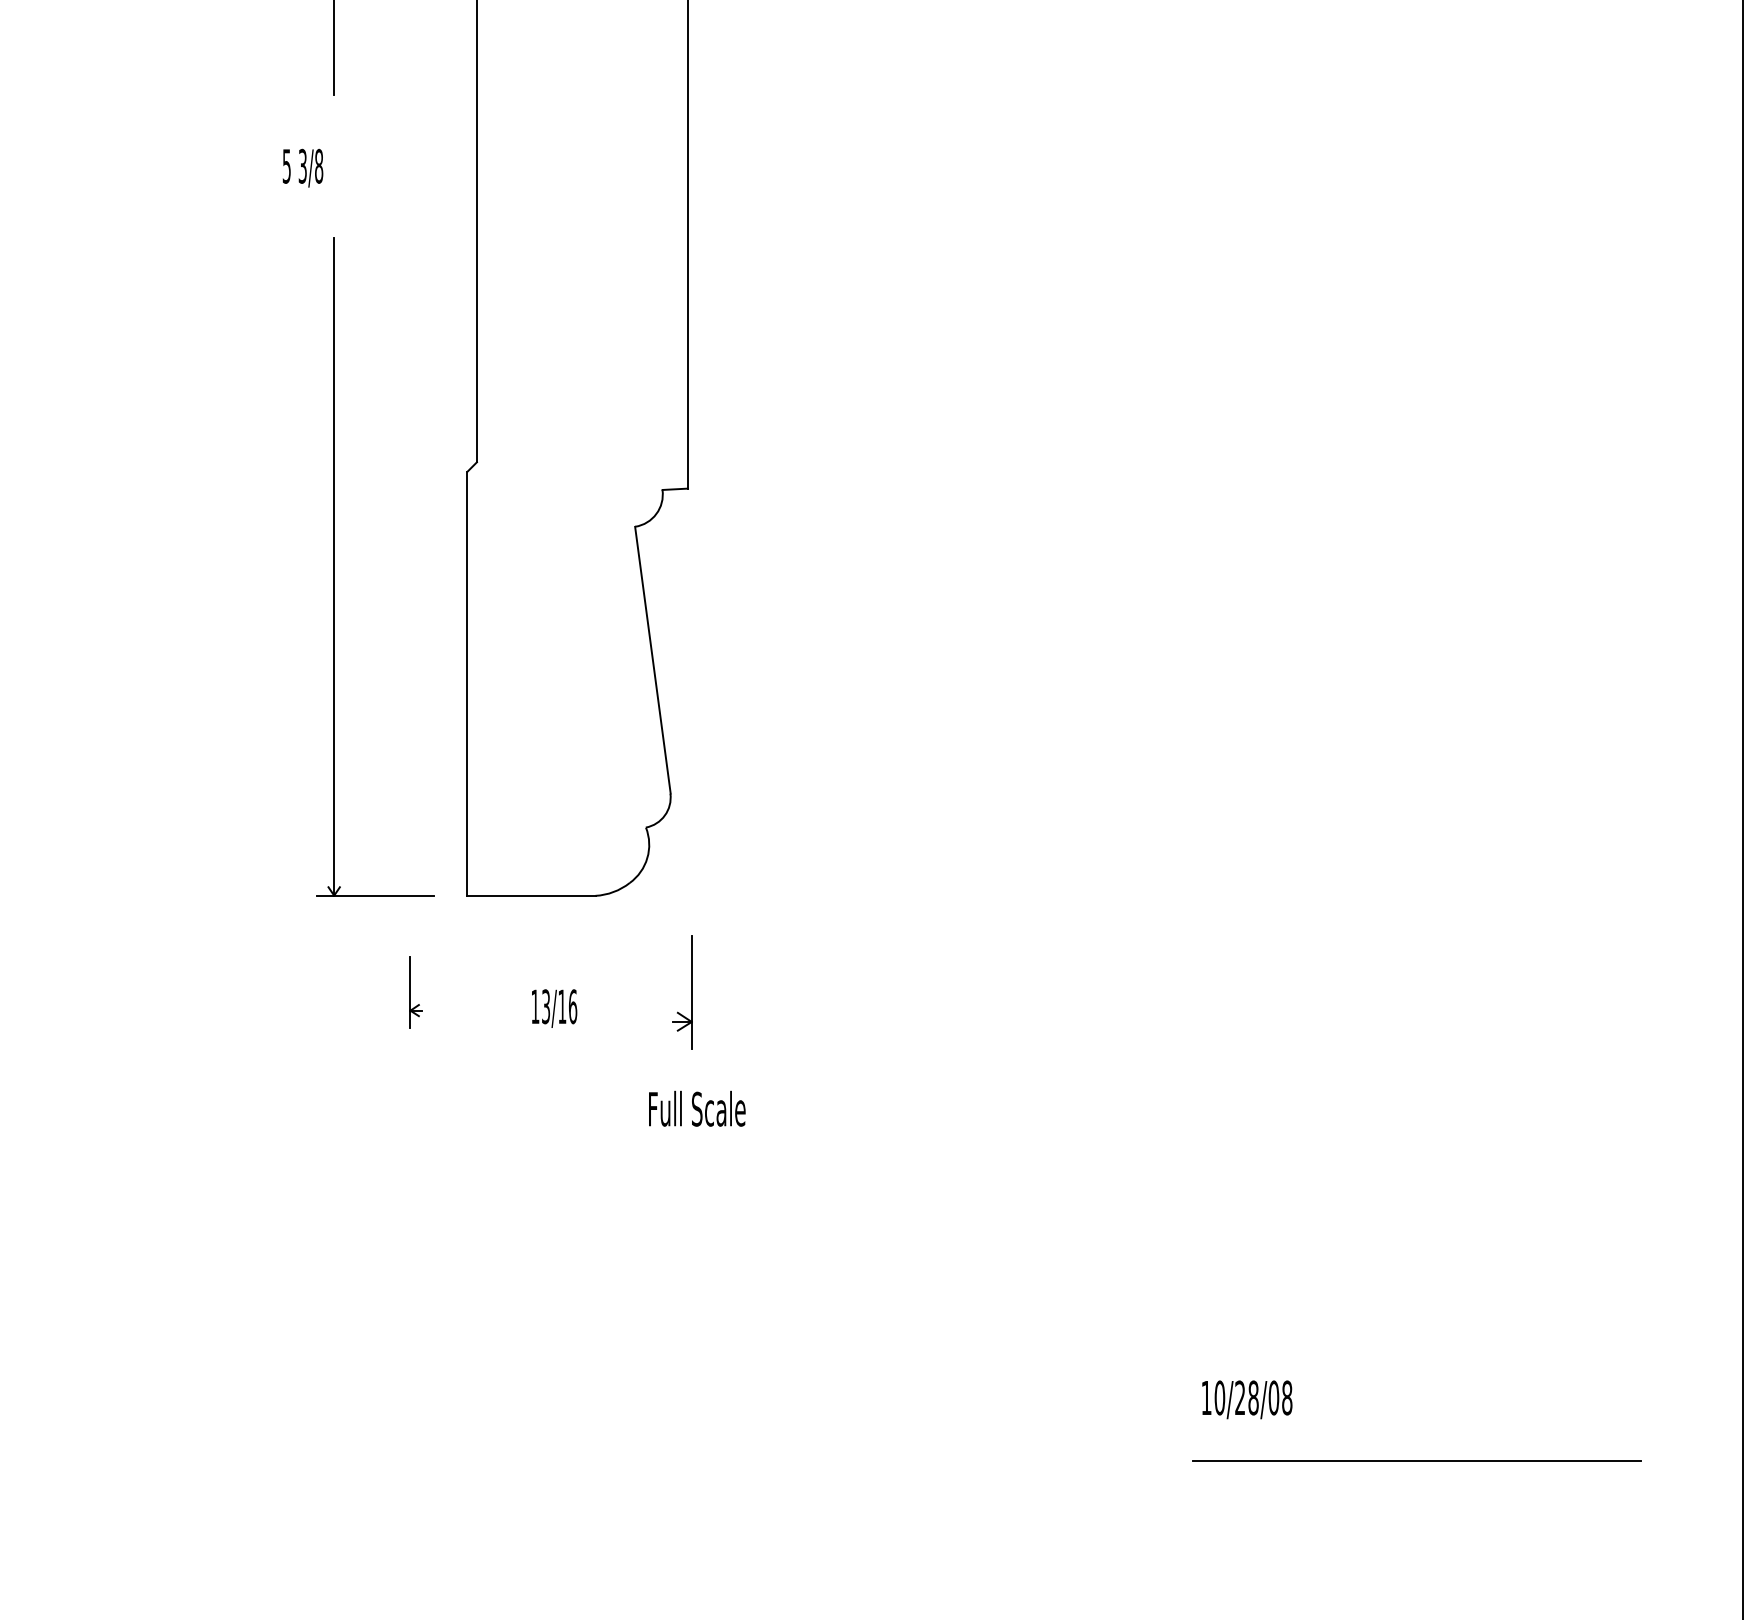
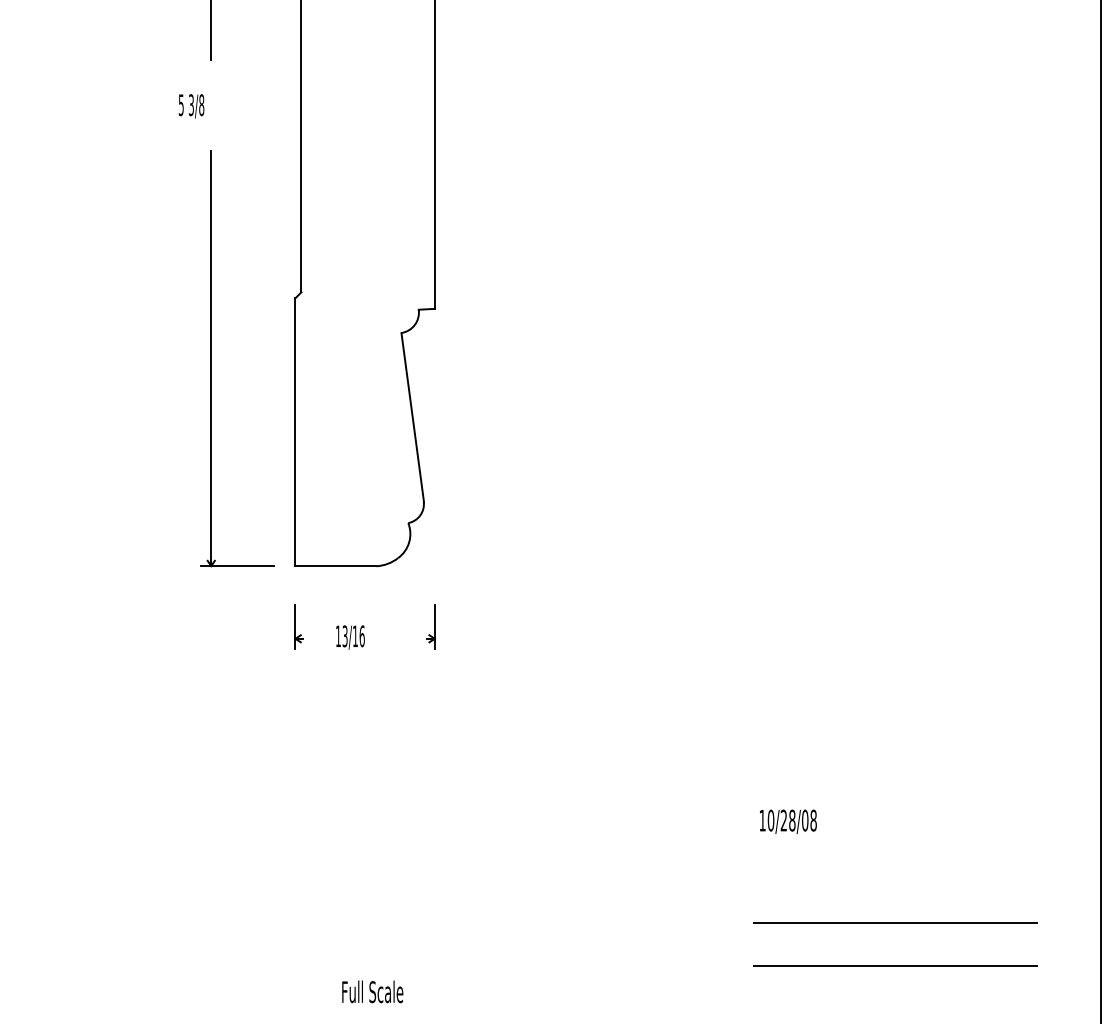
part: (415, 991) -> (298, 626), moved
part: (681, 991) -> (430, 626), size x0.62
text: (696, 1108) -> (372, 991), moved
text: (1247, 1399) -> (788, 821), moved
line: (1416, 1529) -> (895, 966), added

